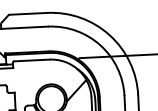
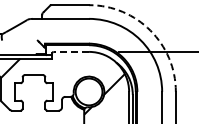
arc: (109, 35) -> (150, 30), solid -> dashed
line: (31, 60) -> (71, 51), solid -> dashed

